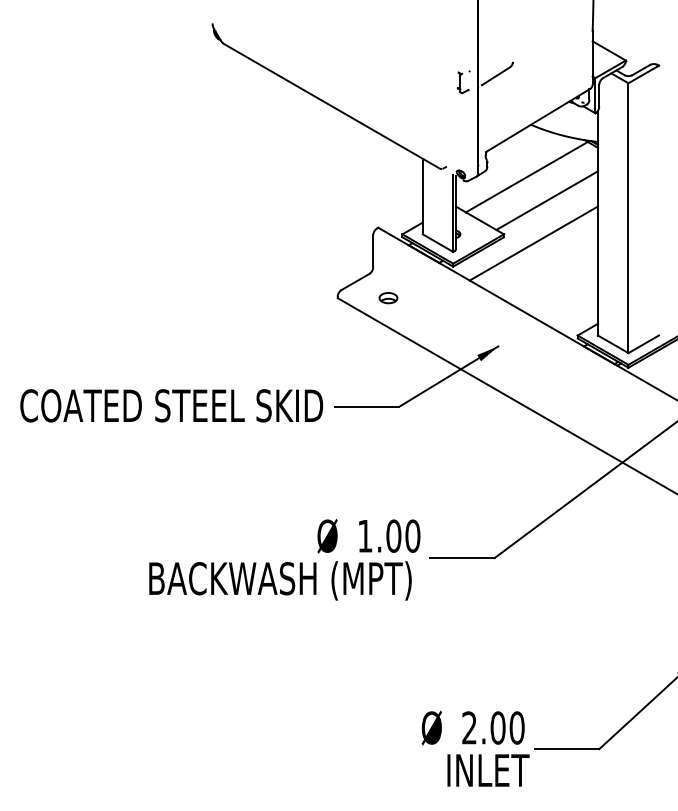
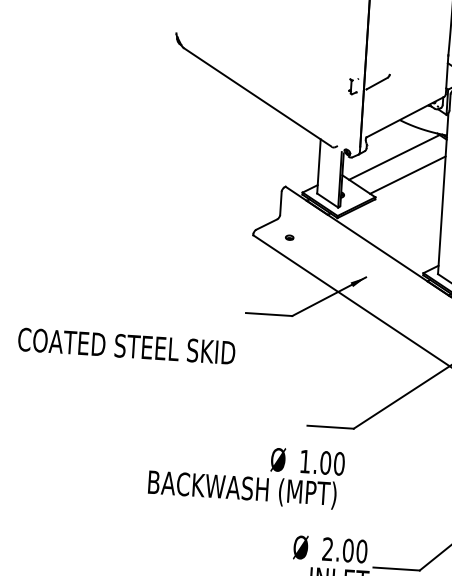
line: (533, 243) -> (396, 205), removed
part: (388, 298) -> (289, 237), size x0.6
text: (171, 405) -> (126, 346), moved
text: (284, 559) -> (246, 474), moved

